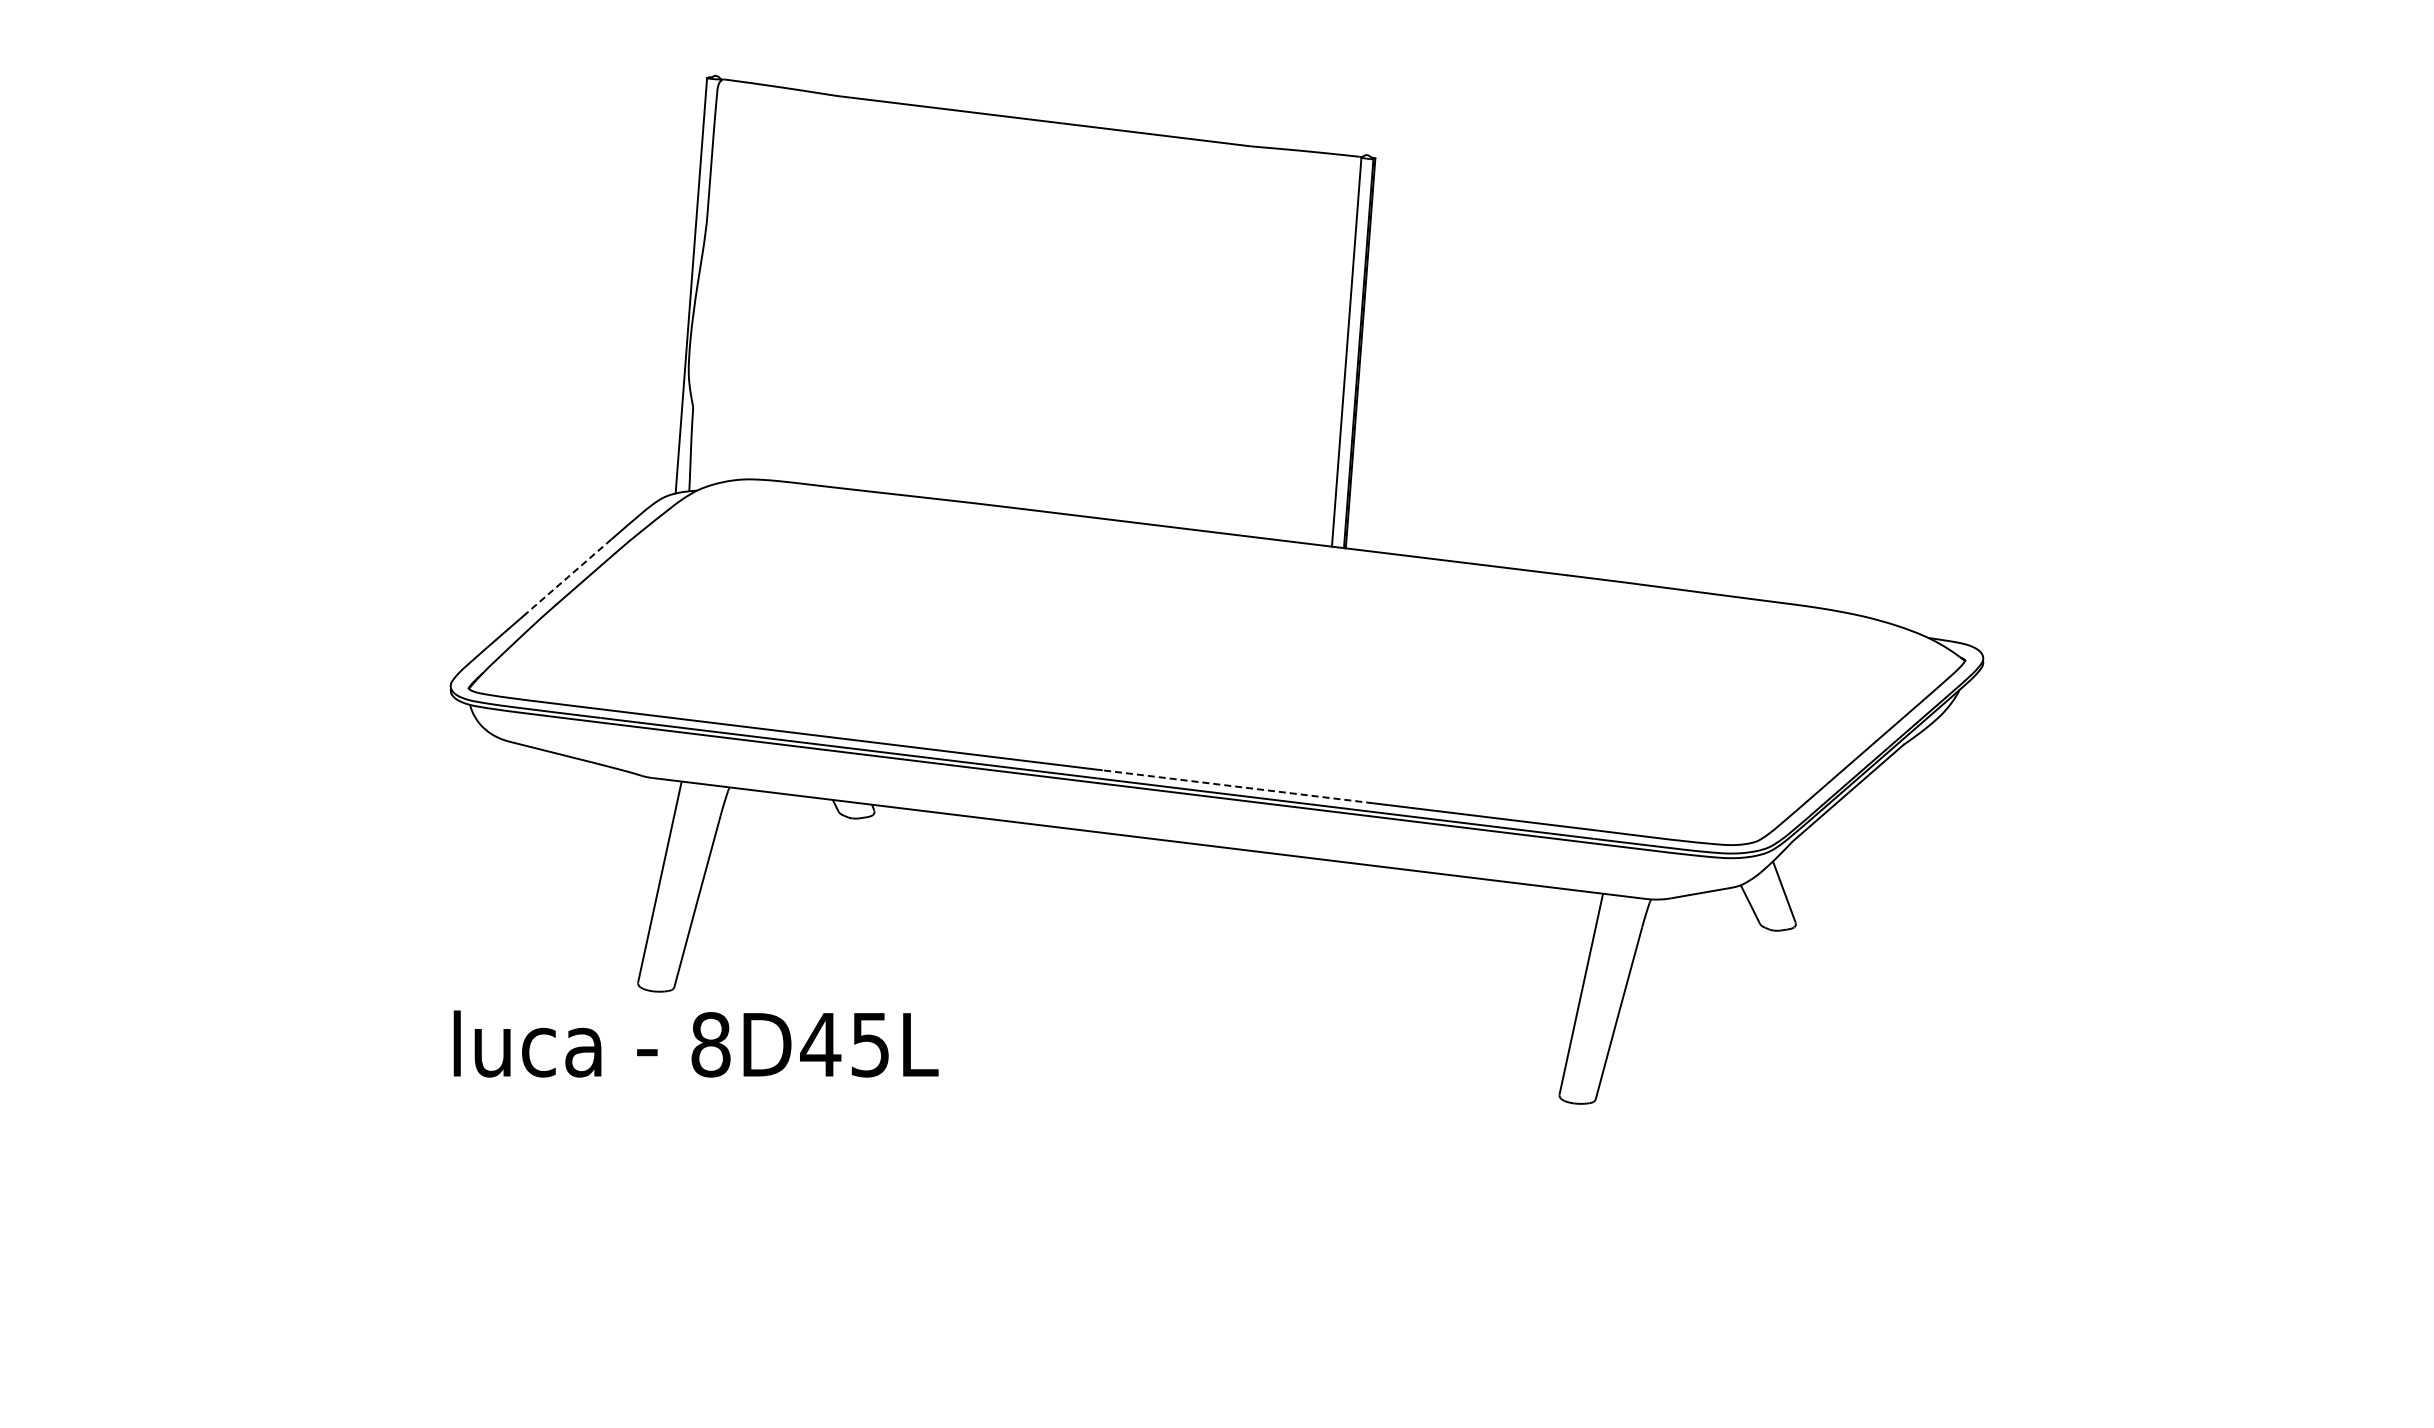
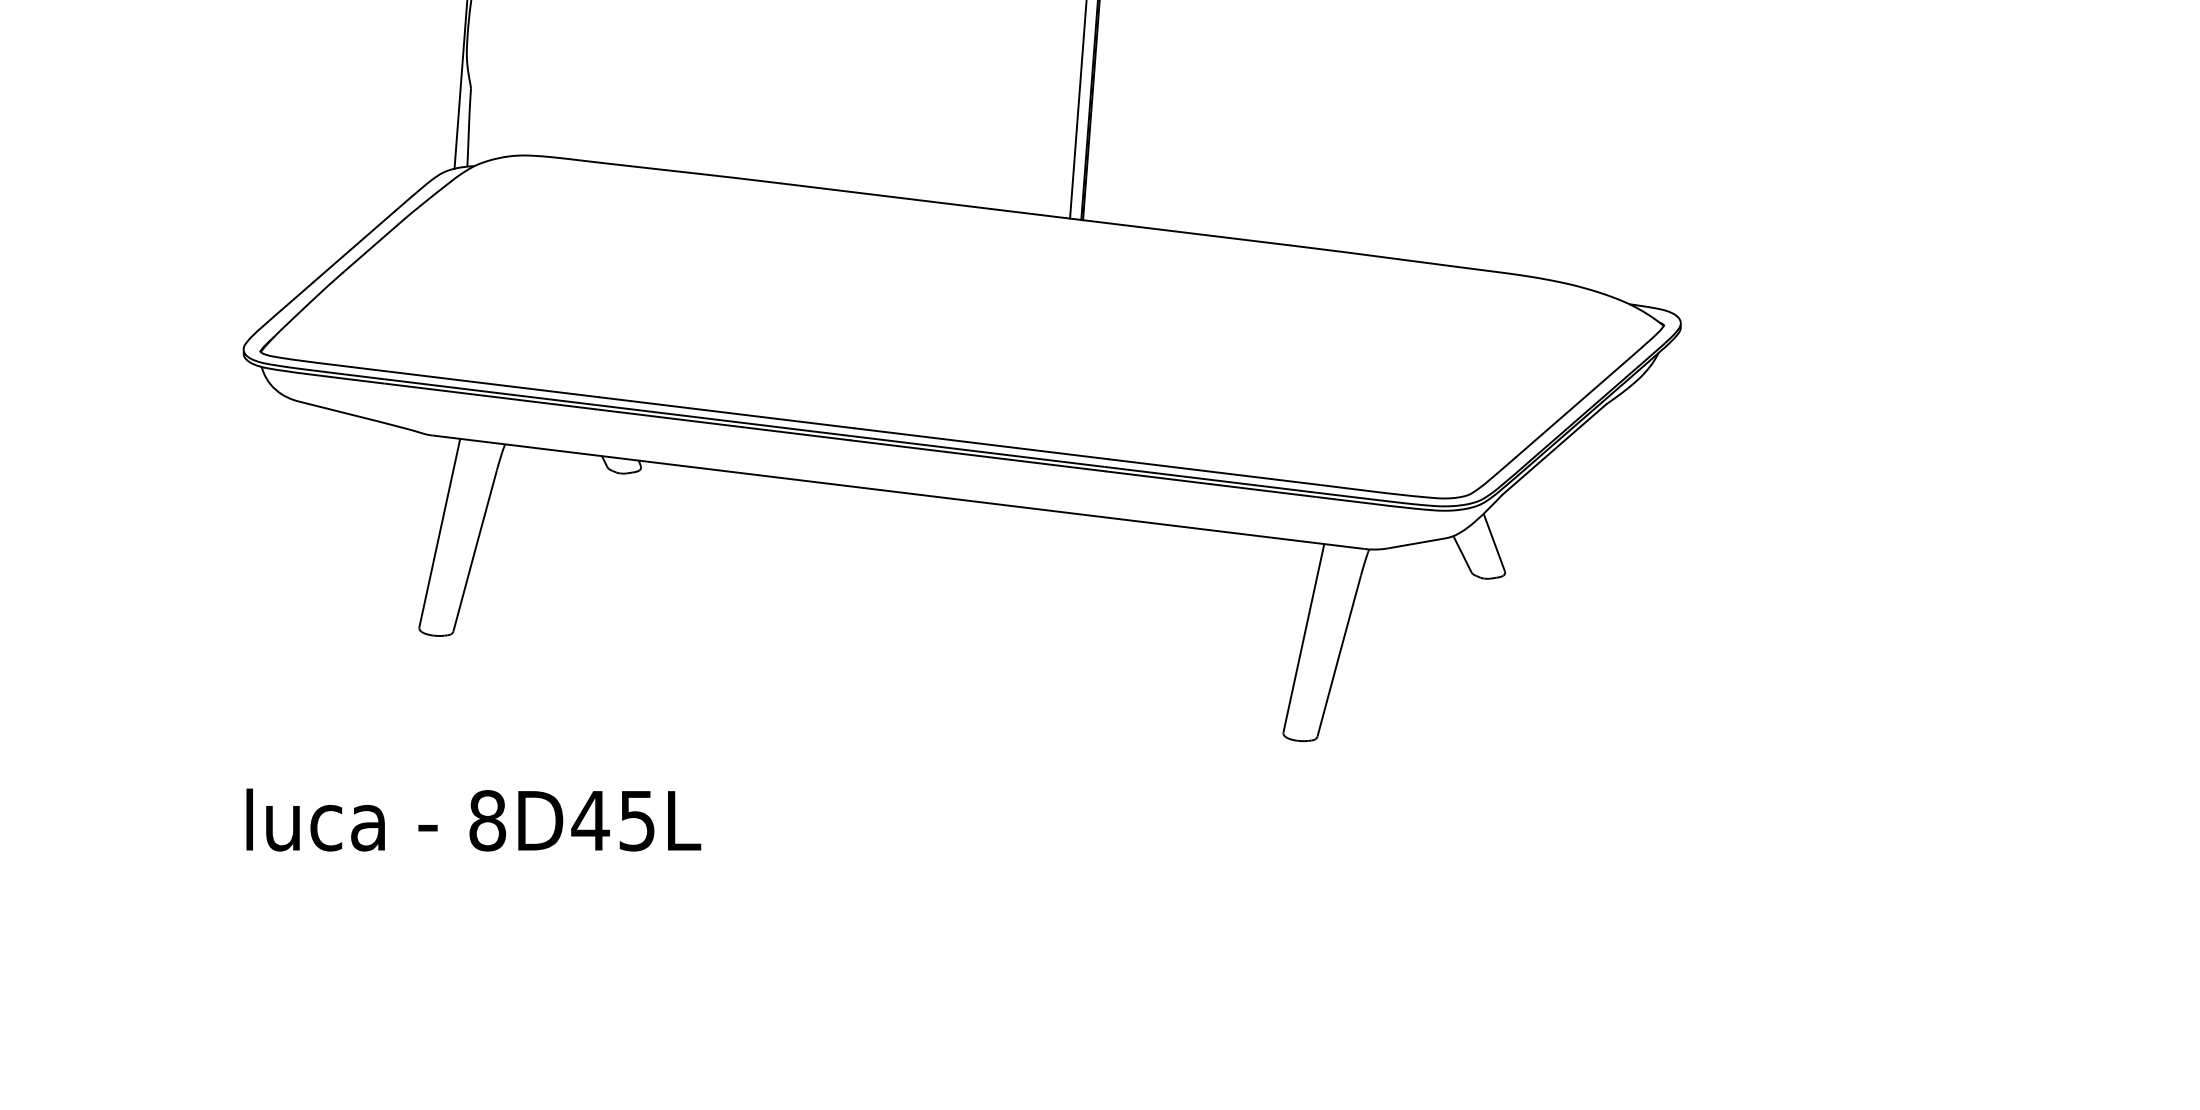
line: (568, 577) -> (354, 247), dashed -> solid
line: (1237, 786) -> (981, 443), dashed -> solid
text: (695, 1043) -> (473, 819), moved

